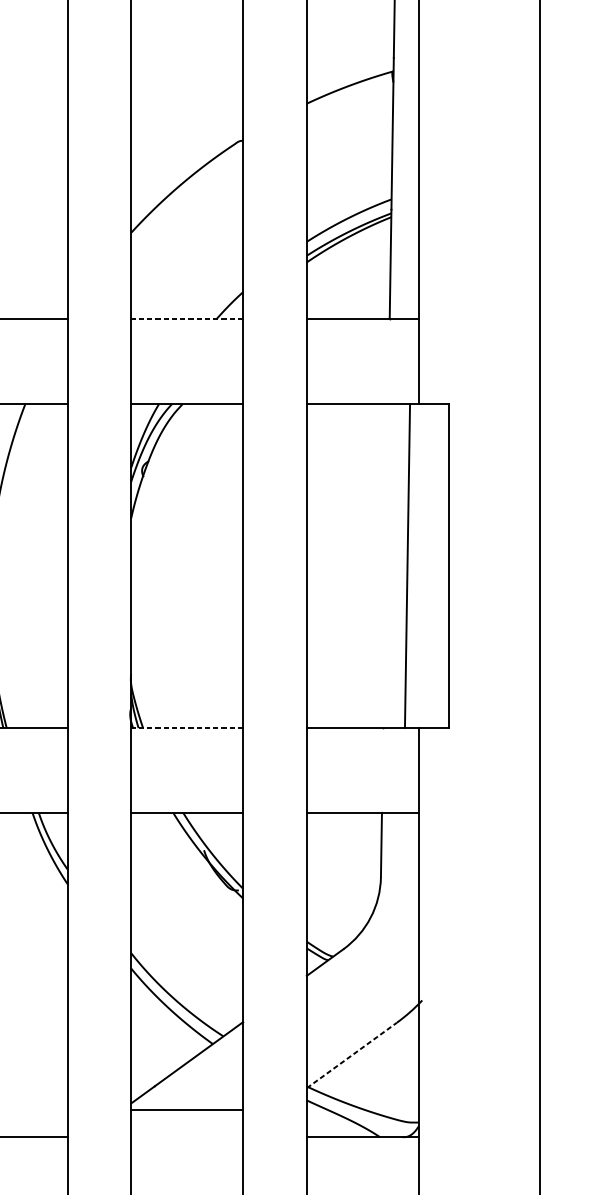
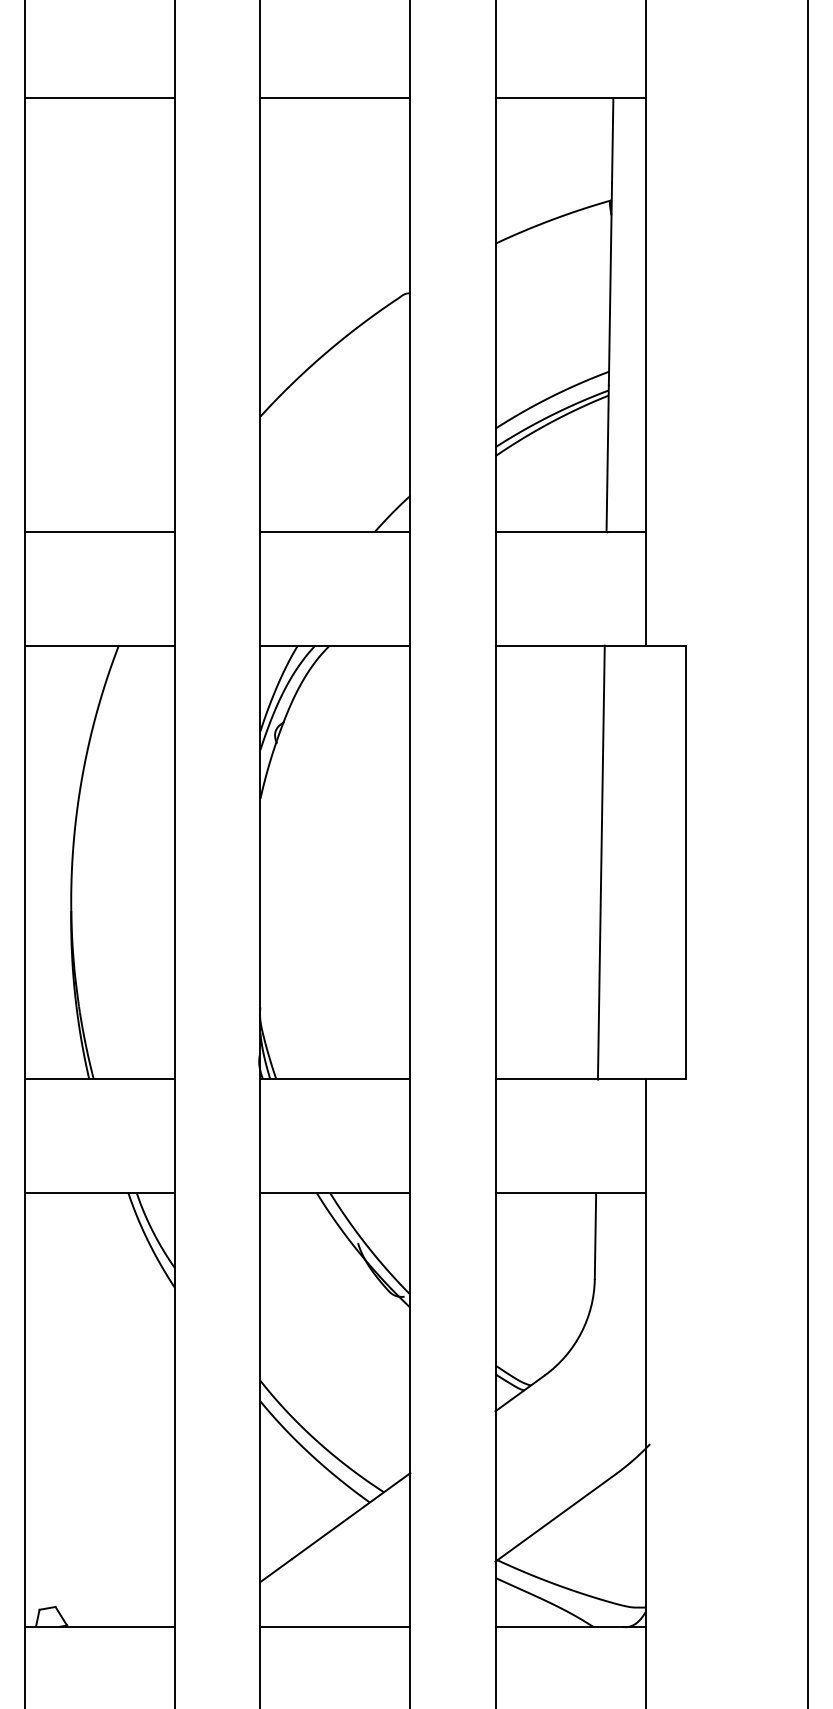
line: (186, 319) -> (334, 532), dashed -> solid
line: (406, 565) -> (600, 862), moved
line: (186, 728) -> (334, 1079), dashed -> solid
line: (351, 1055) -> (555, 1517), dashed -> solid
line: (187, 1109) -> (335, 1626), moved

